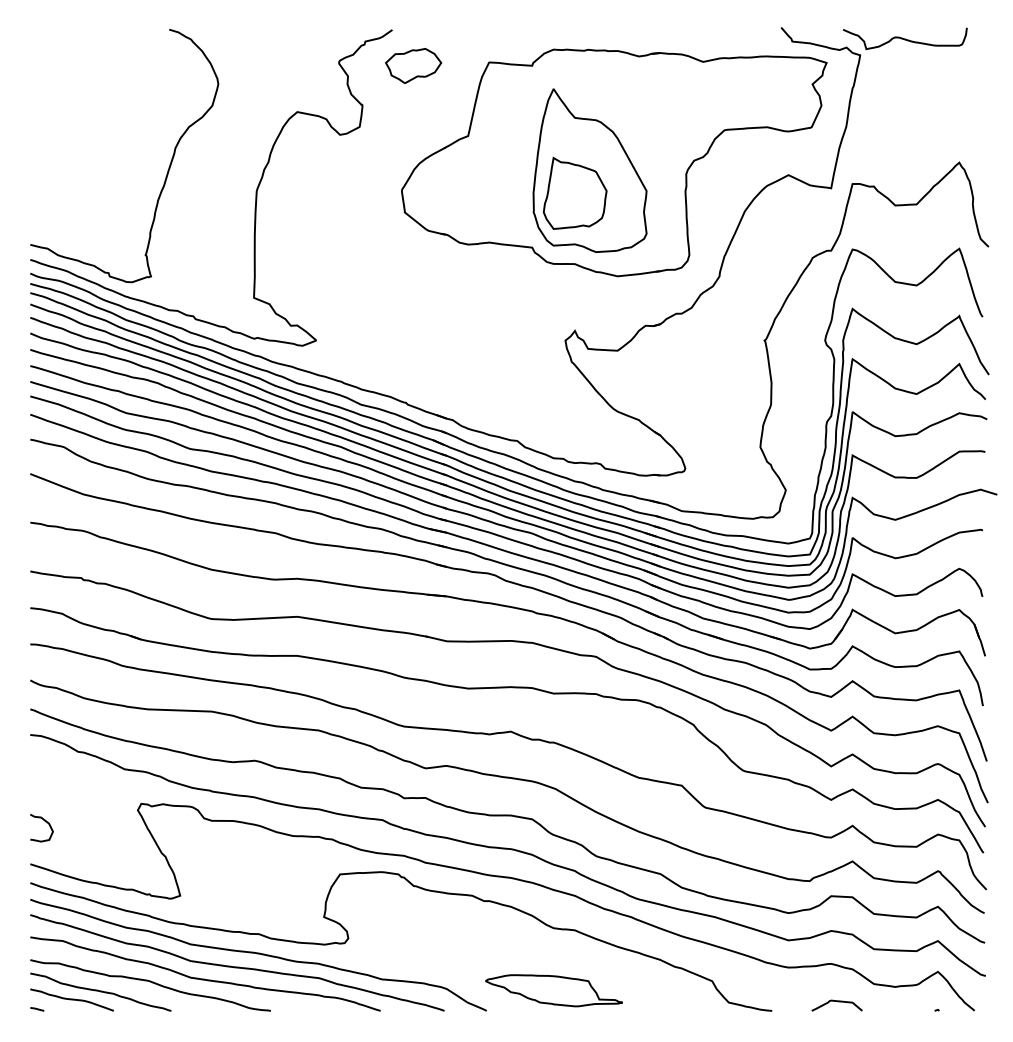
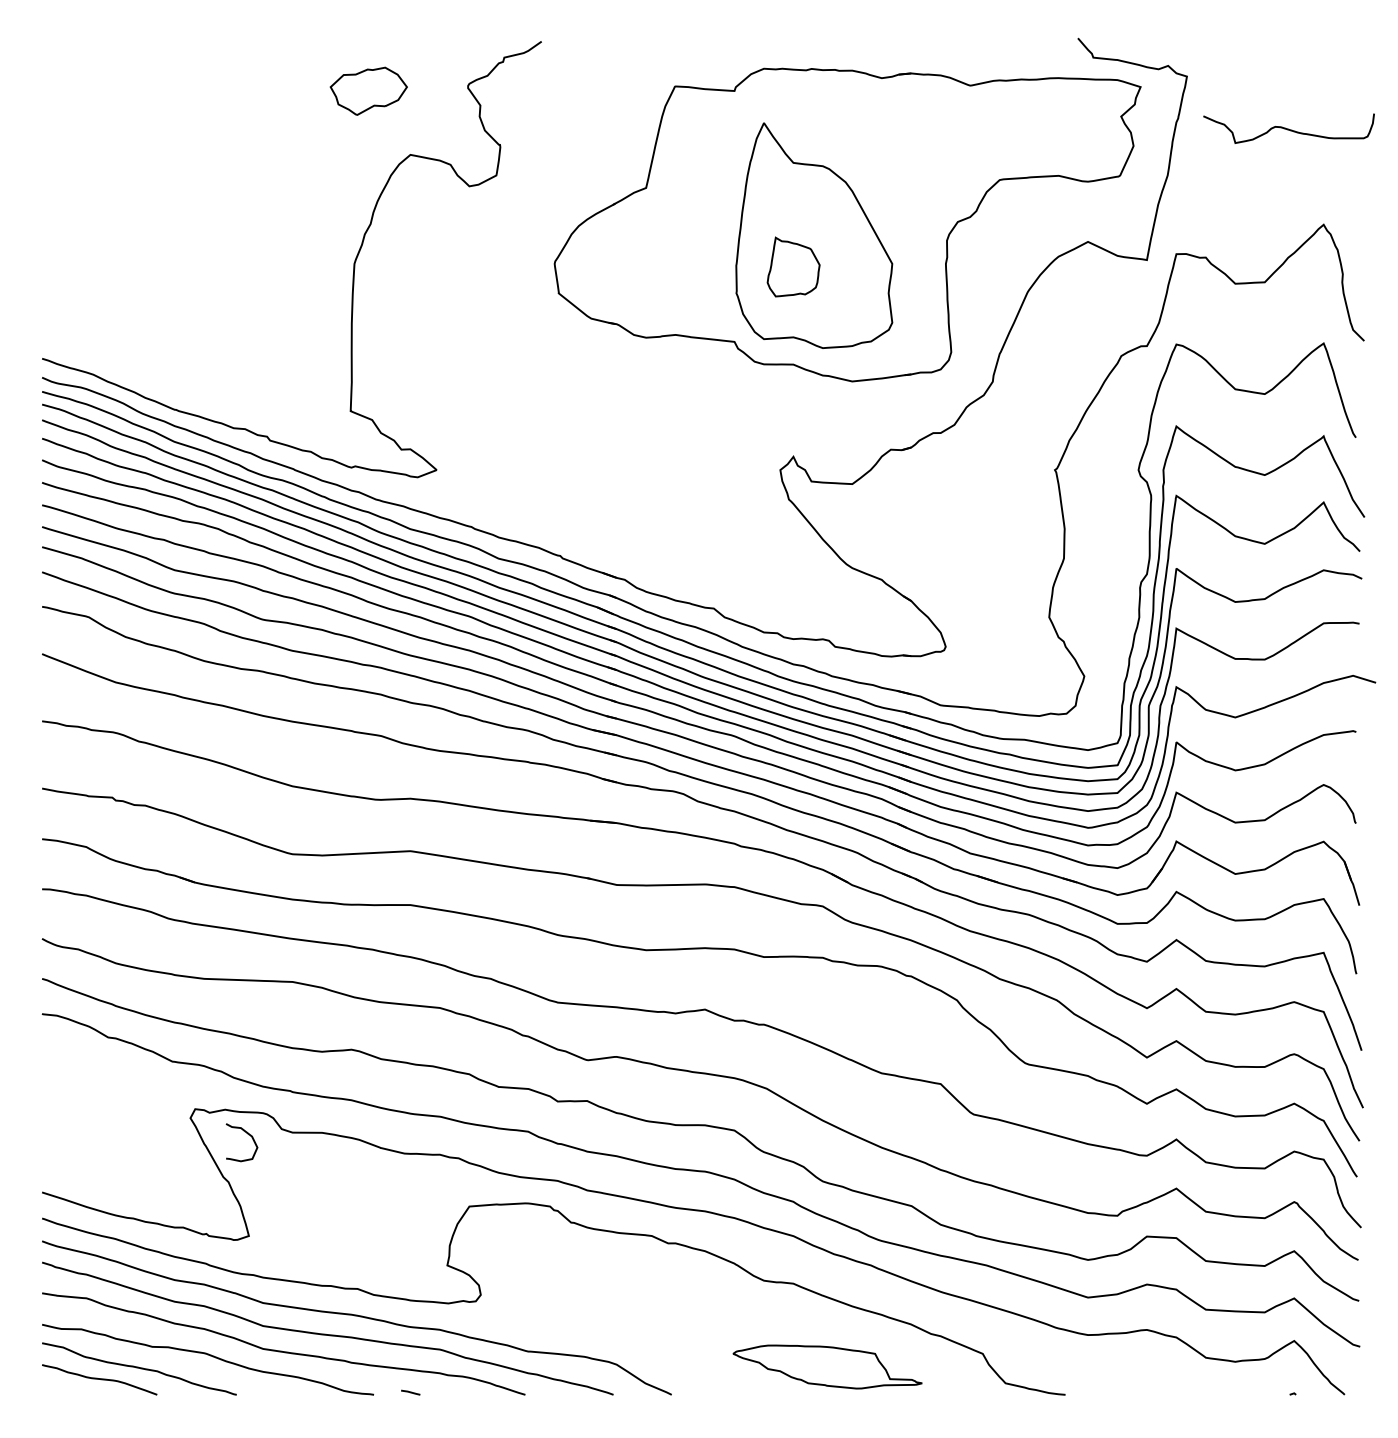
curve: (904, 38) -> (1288, 128), moved
part: (413, 65) -> (368, 90), moved
curve: (167, 171) -> (231, 236), removed
part: (575, 192) -> (793, 266), size x0.6
curve: (45, 822) -> (247, 1134), moved
part: (553, 990) -> (827, 1366), moved
curve: (837, 1001) -> (1155, 1382), removed
line: (37, 1009) -> (410, 1392), moved

